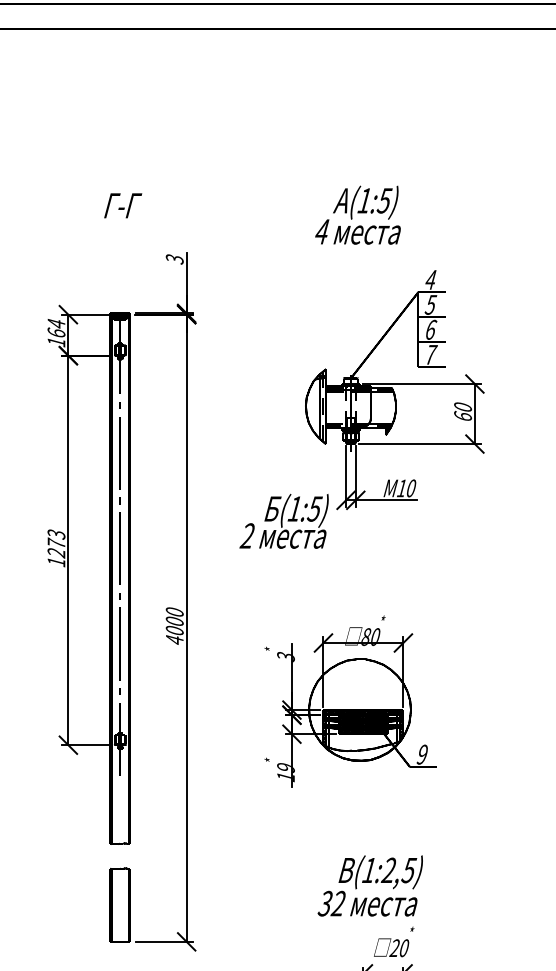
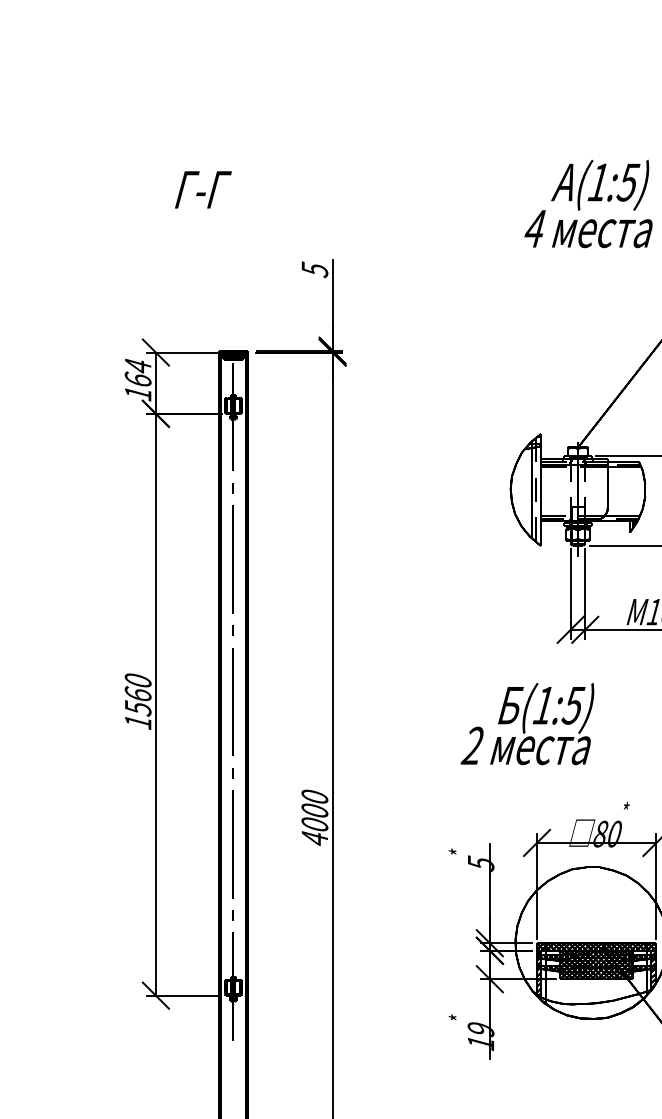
text: (123, 205) -> (203, 189), moved
text: (173, 258) -> (312, 268), 3 -> 5
text: (283, 521) -> (526, 724), moved
text: (56, 543) -> (138, 694), 1273 -> 1560
text: (285, 655) -> (480, 861), 3 -> 5

